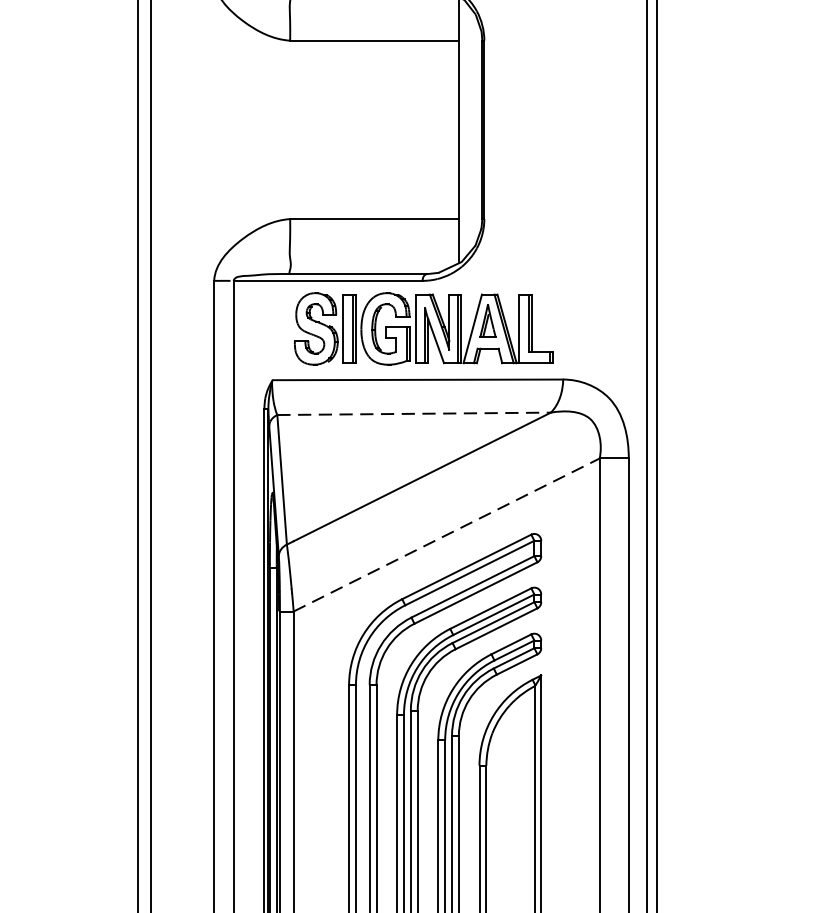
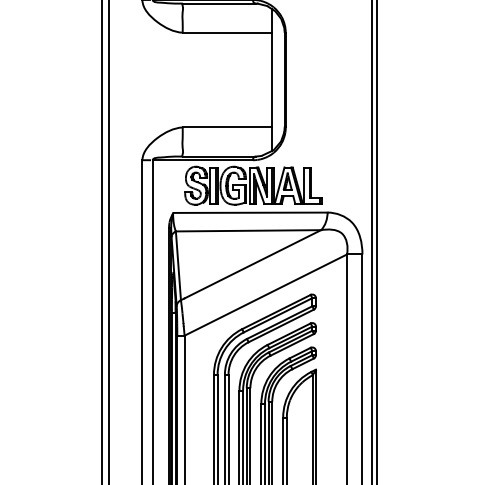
line: (414, 413) -> (248, 230), dashed -> solid
line: (446, 535) -> (265, 295), dashed -> solid

